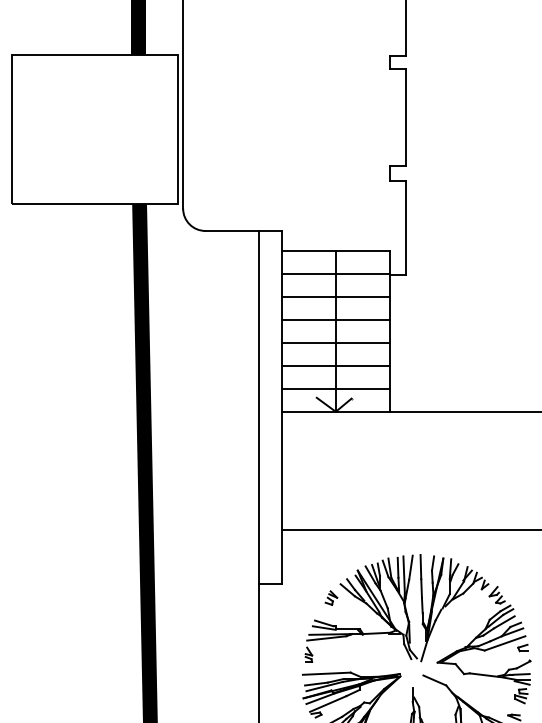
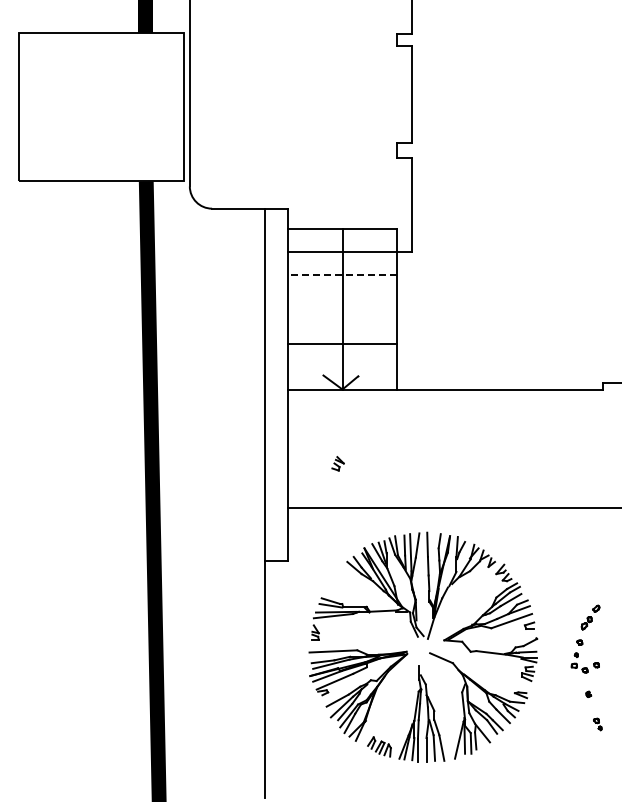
line: (335, 296) -> (342, 274), solid -> dashed
line: (335, 319) -> (342, 297), removed
line: (335, 342) -> (342, 320), removed
line: (335, 388) -> (342, 366), removed
part: (330, 597) -> (337, 463), moved

